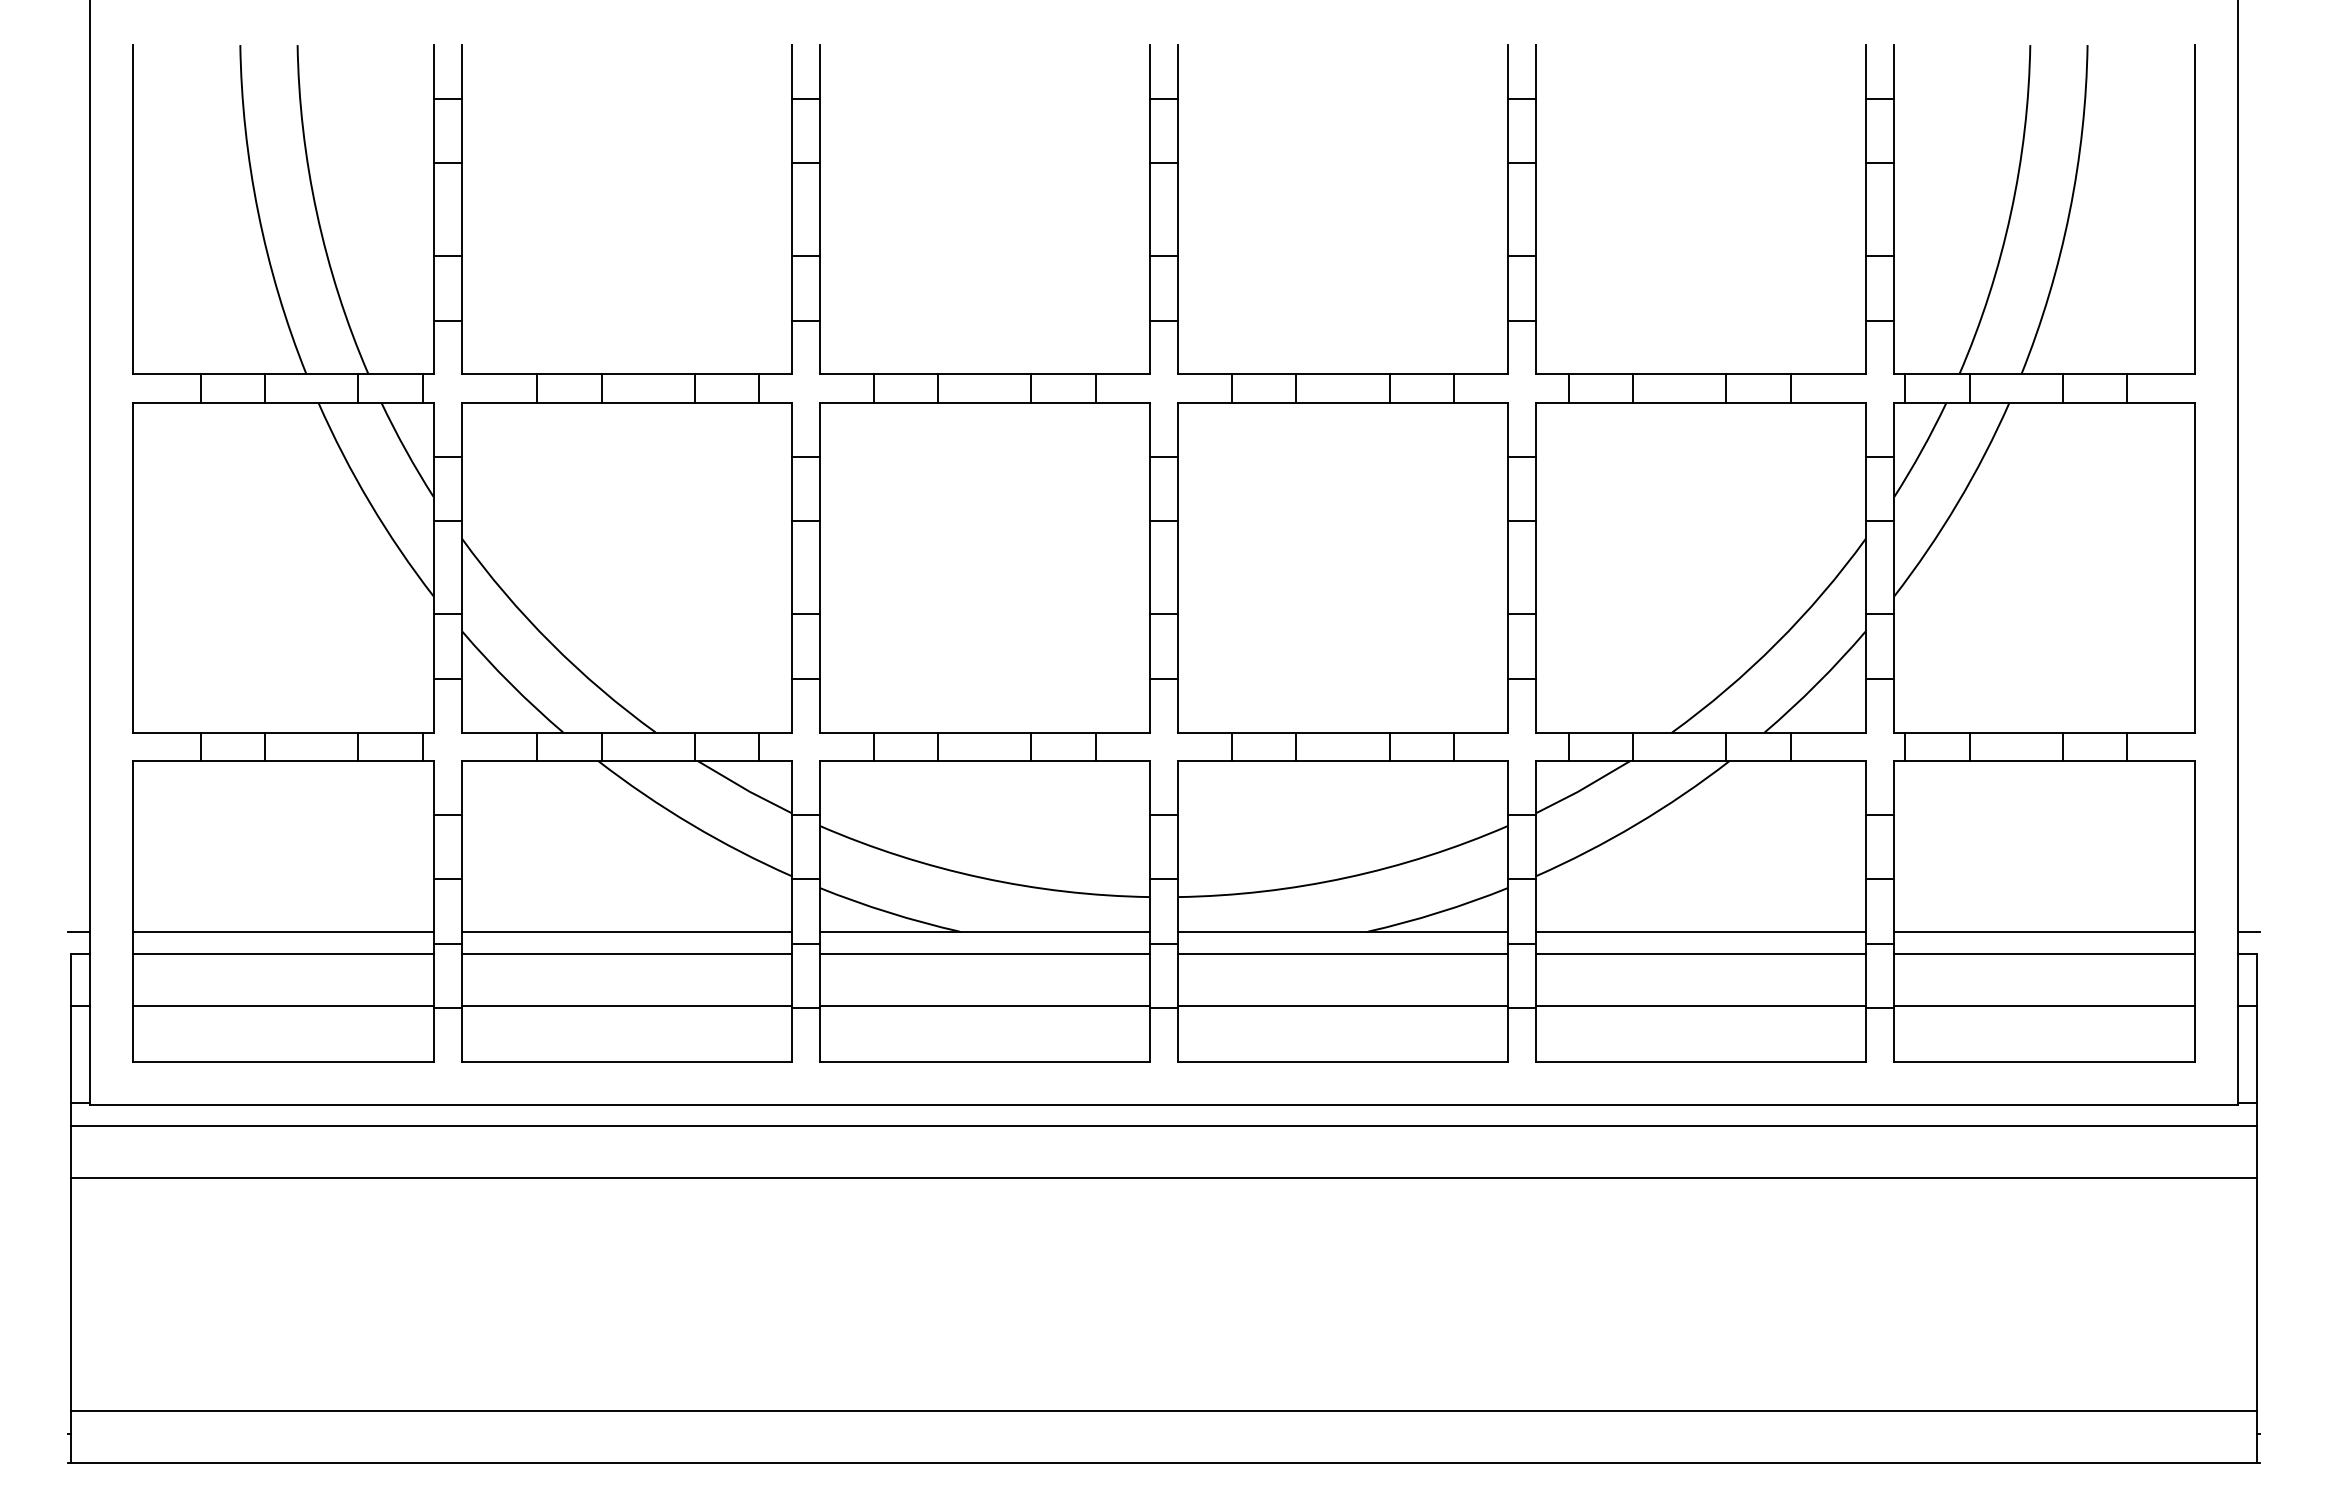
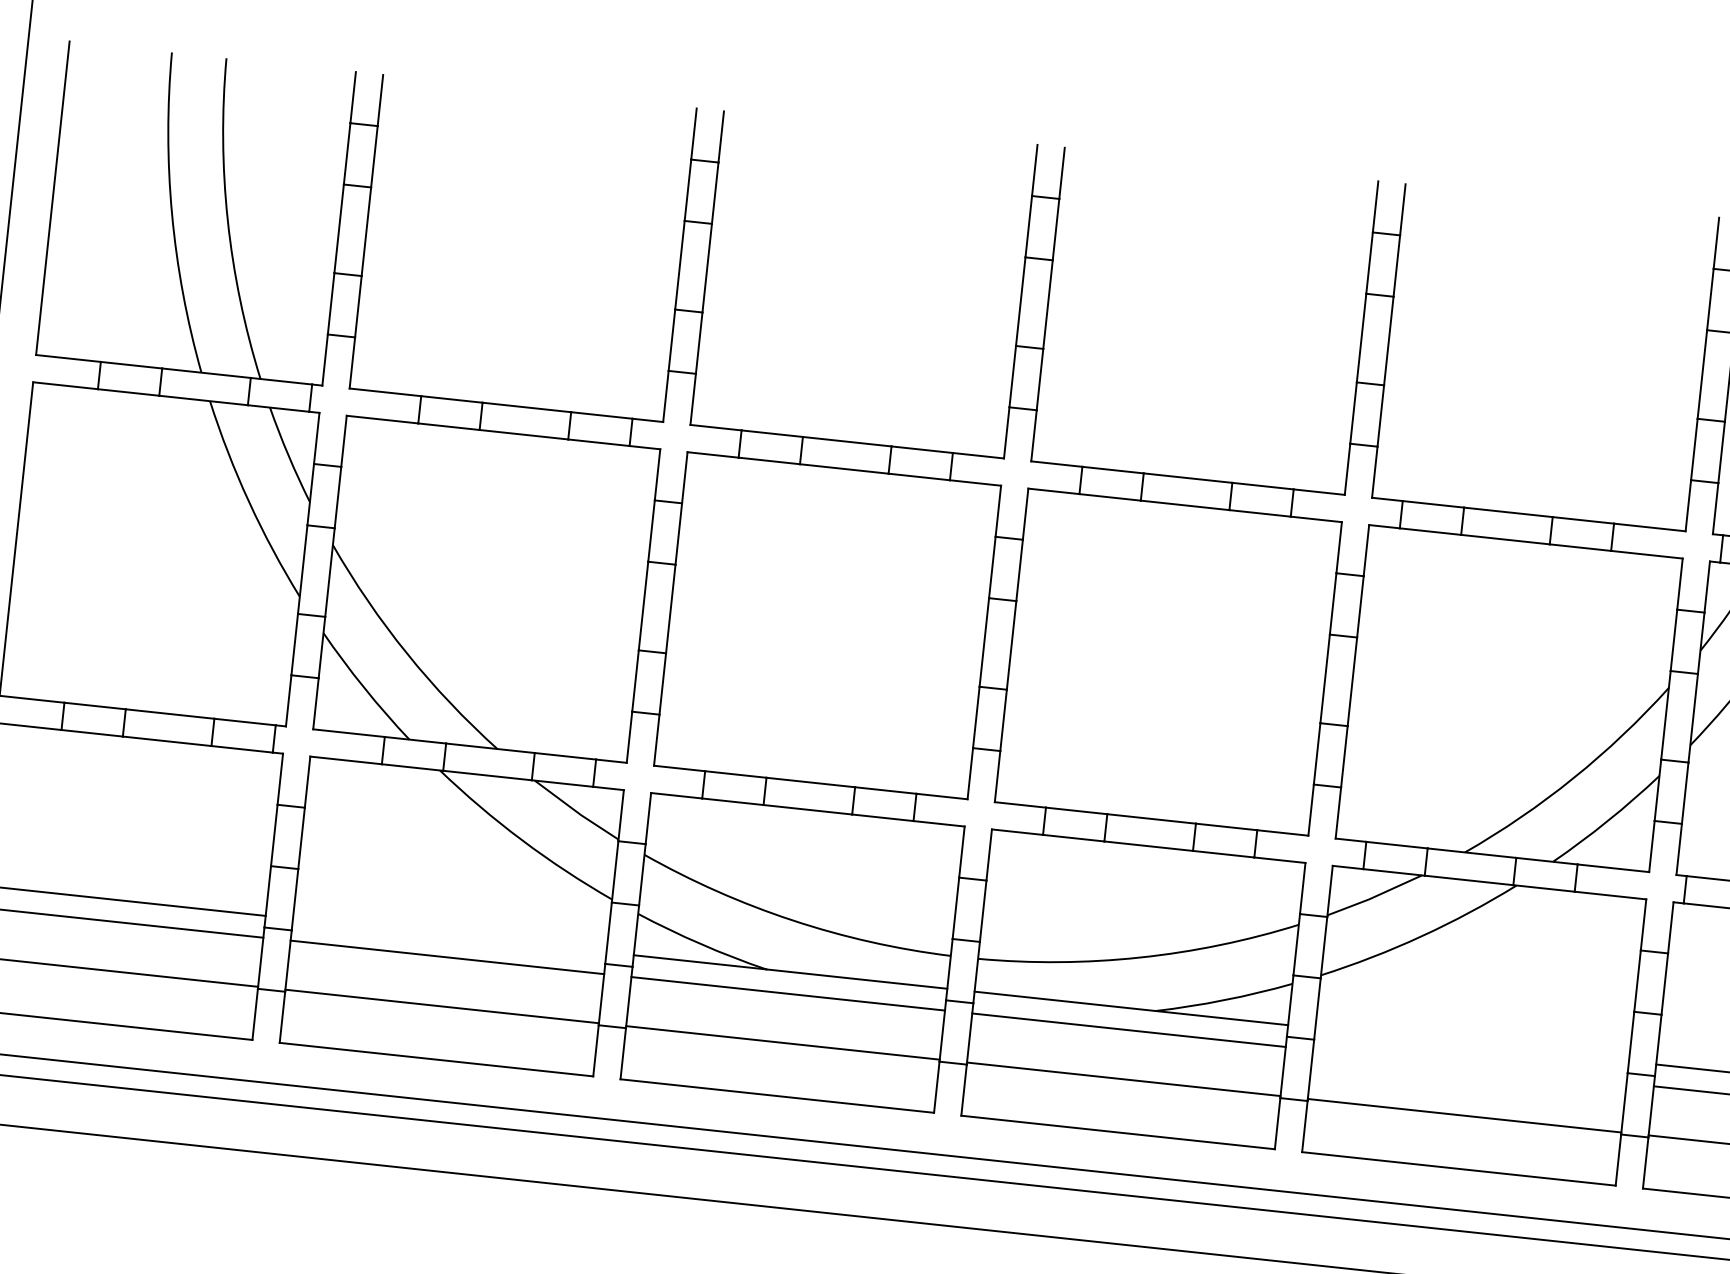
line: (626, 931) -> (449, 935), removed
line: (1700, 931) -> (1471, 1044), removed
line: (1700, 954) -> (1469, 1066), removed

